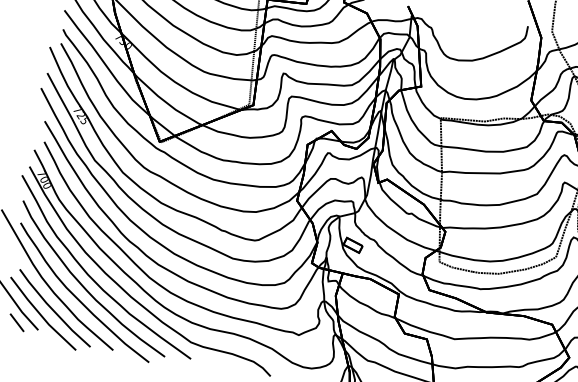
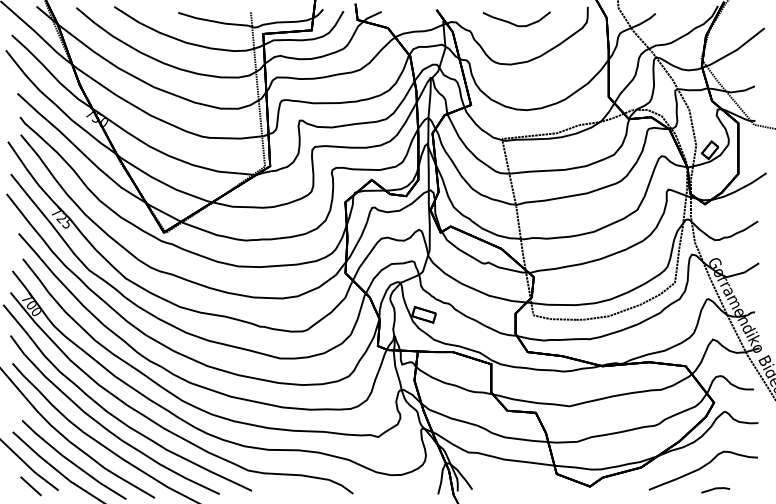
curve: (467, 28) -> (514, 23), added

